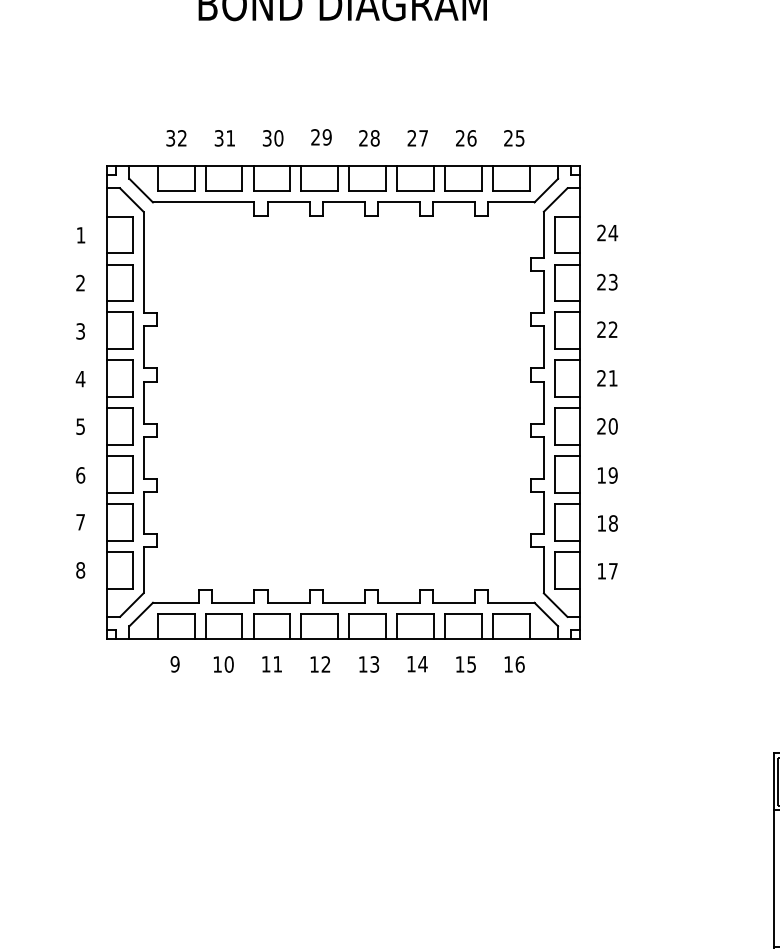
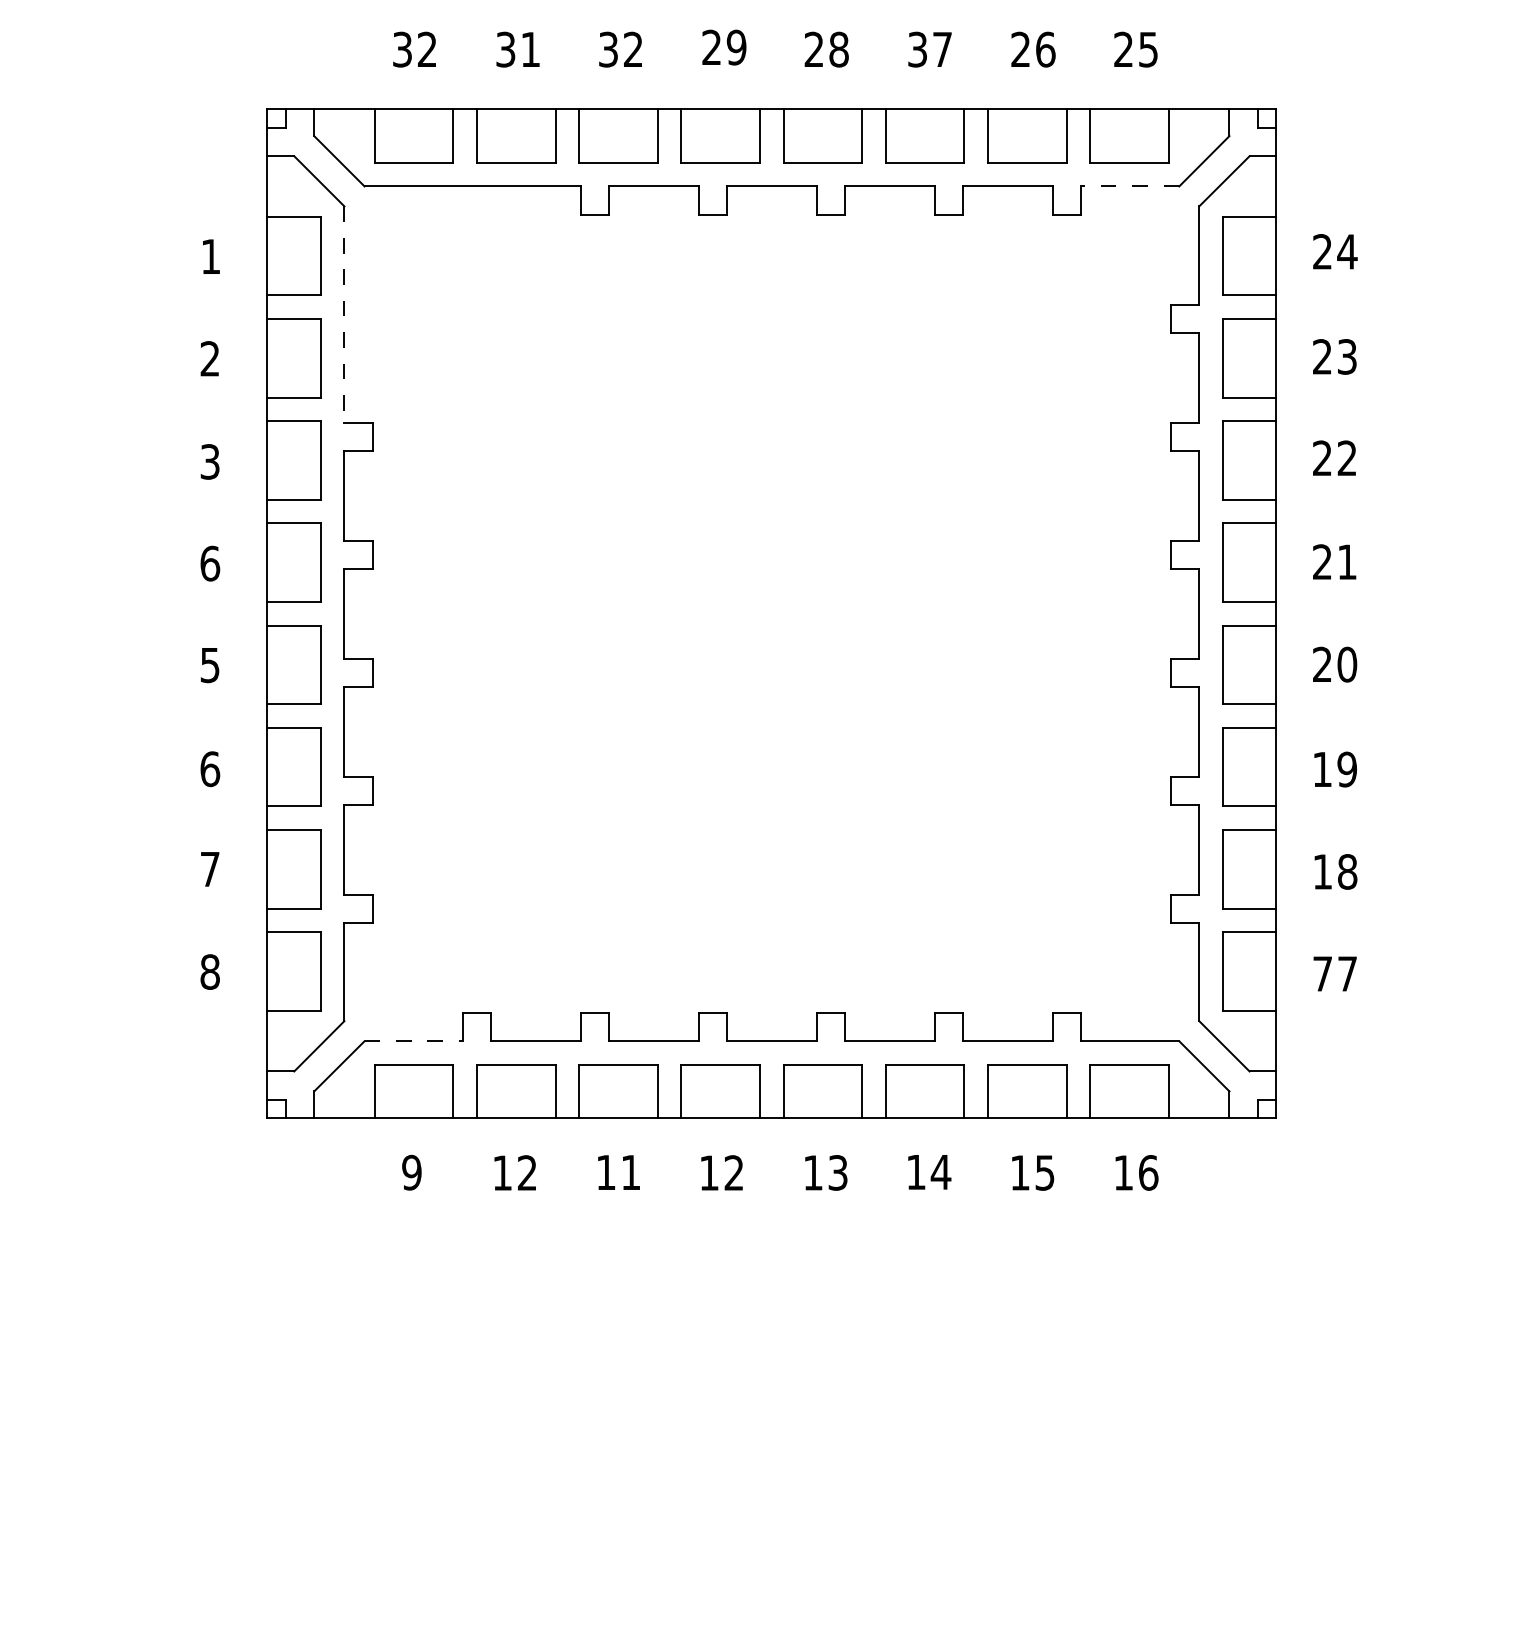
text: (278, 138) -> (632, 49), 30 -> 32
text: (411, 138) -> (916, 49), 27 -> 37
line: (511, 202) -> (1130, 186), solid -> dashed
line: (143, 262) -> (344, 314), solid -> dashed
text: (80, 378) -> (209, 562), 4 -> 6
text: (601, 571) -> (1322, 974), 17 -> 77
line: (176, 602) -> (414, 1040), solid -> dashed
text: (228, 664) -> (525, 1173), 10 -> 12

